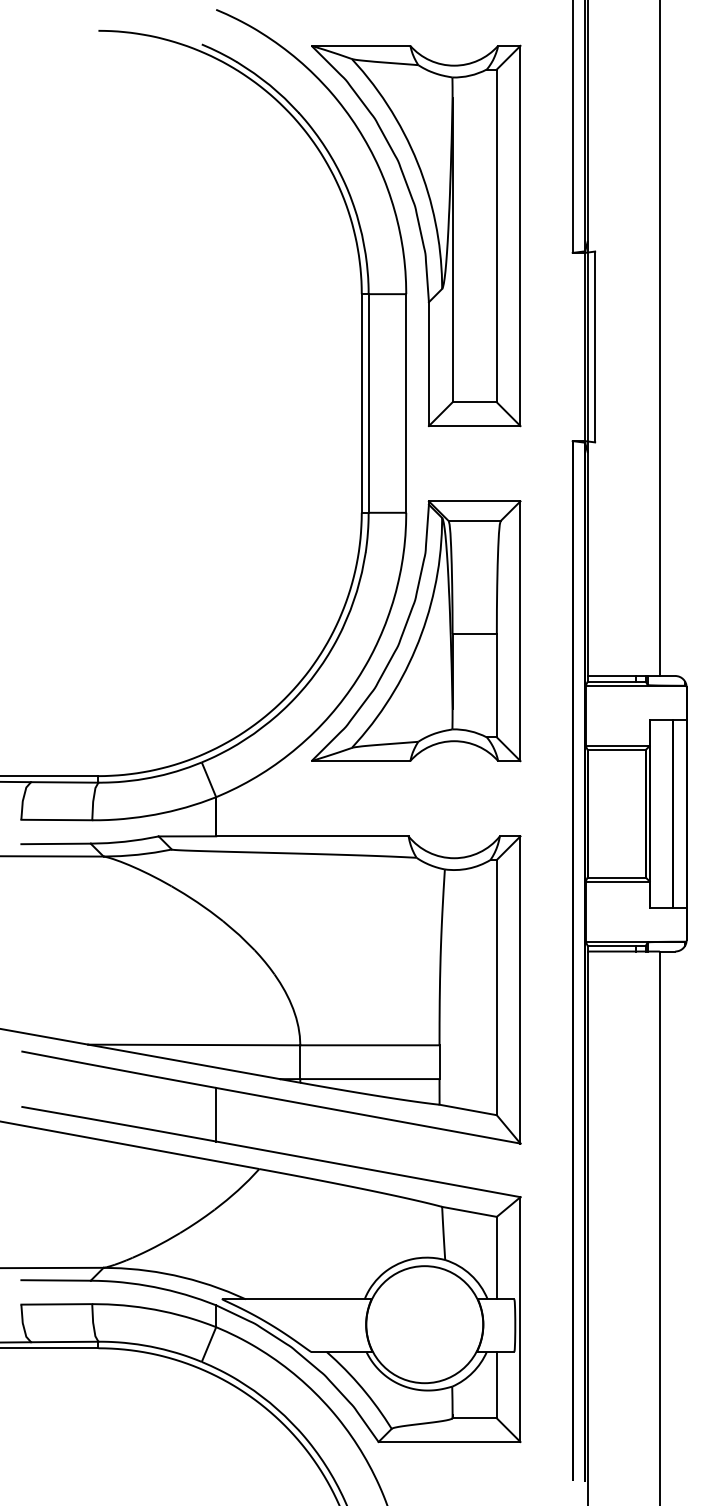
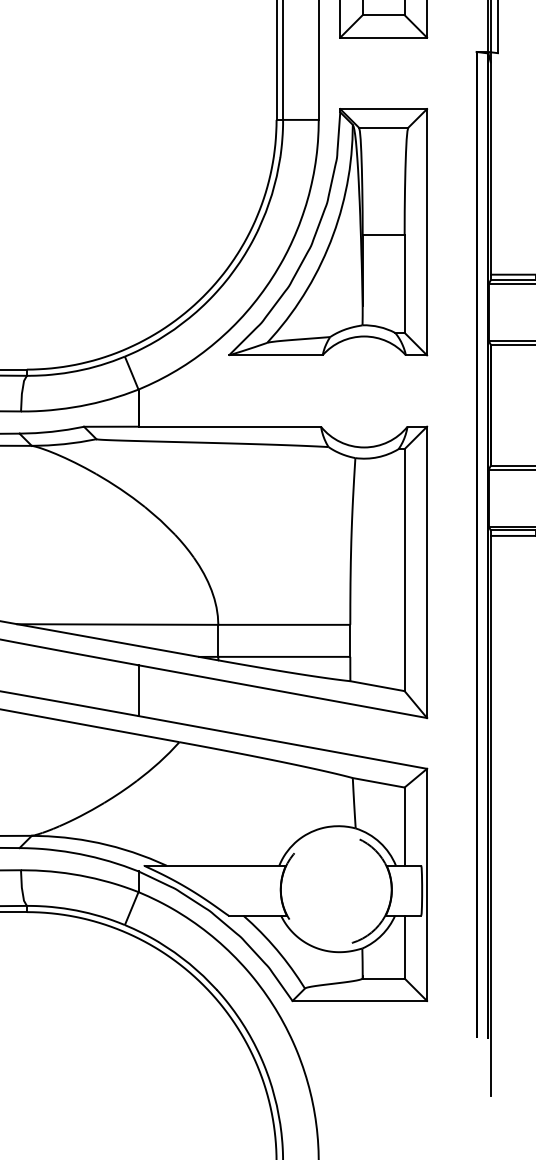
circle: (424, 1324) -> (336, 889), solid -> dashed

